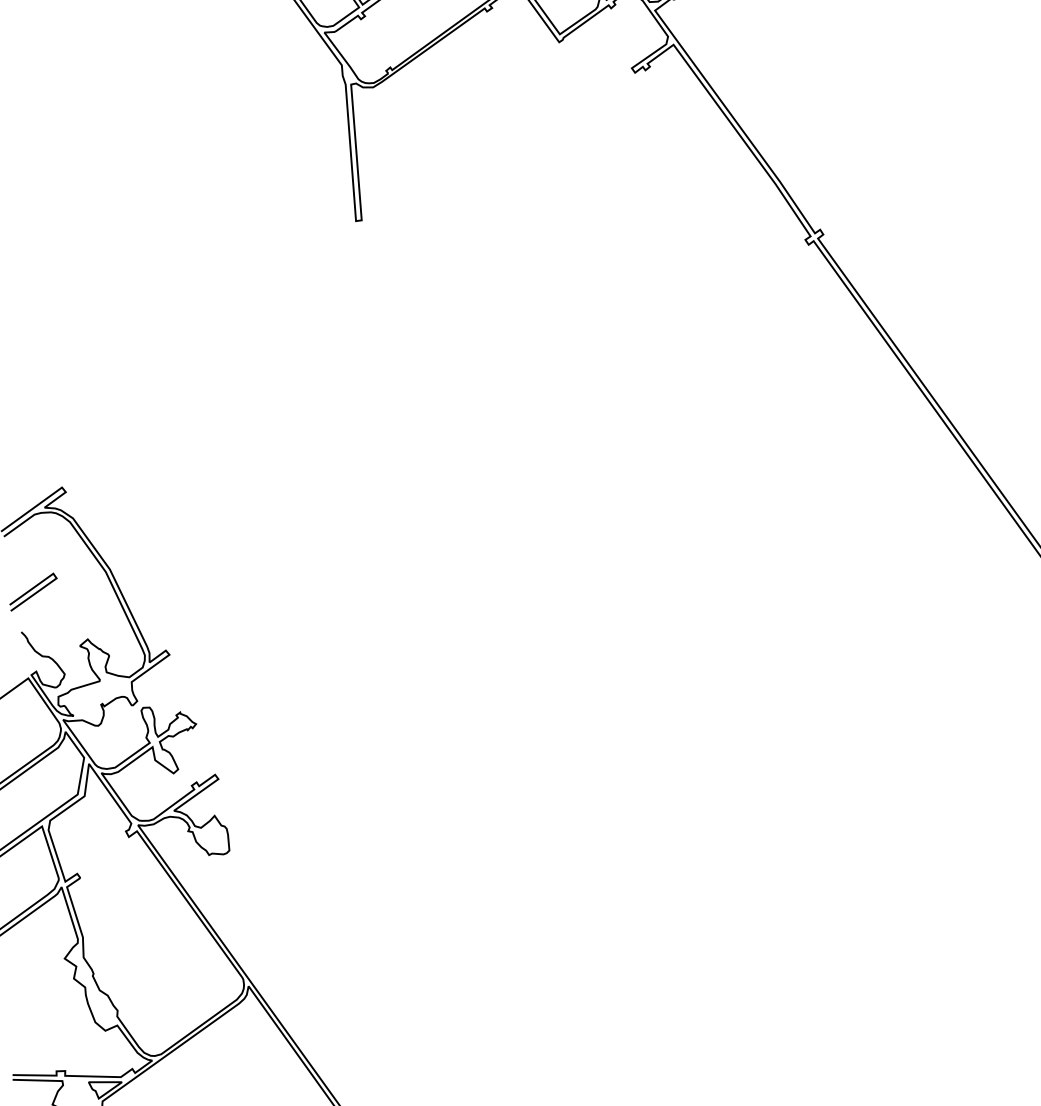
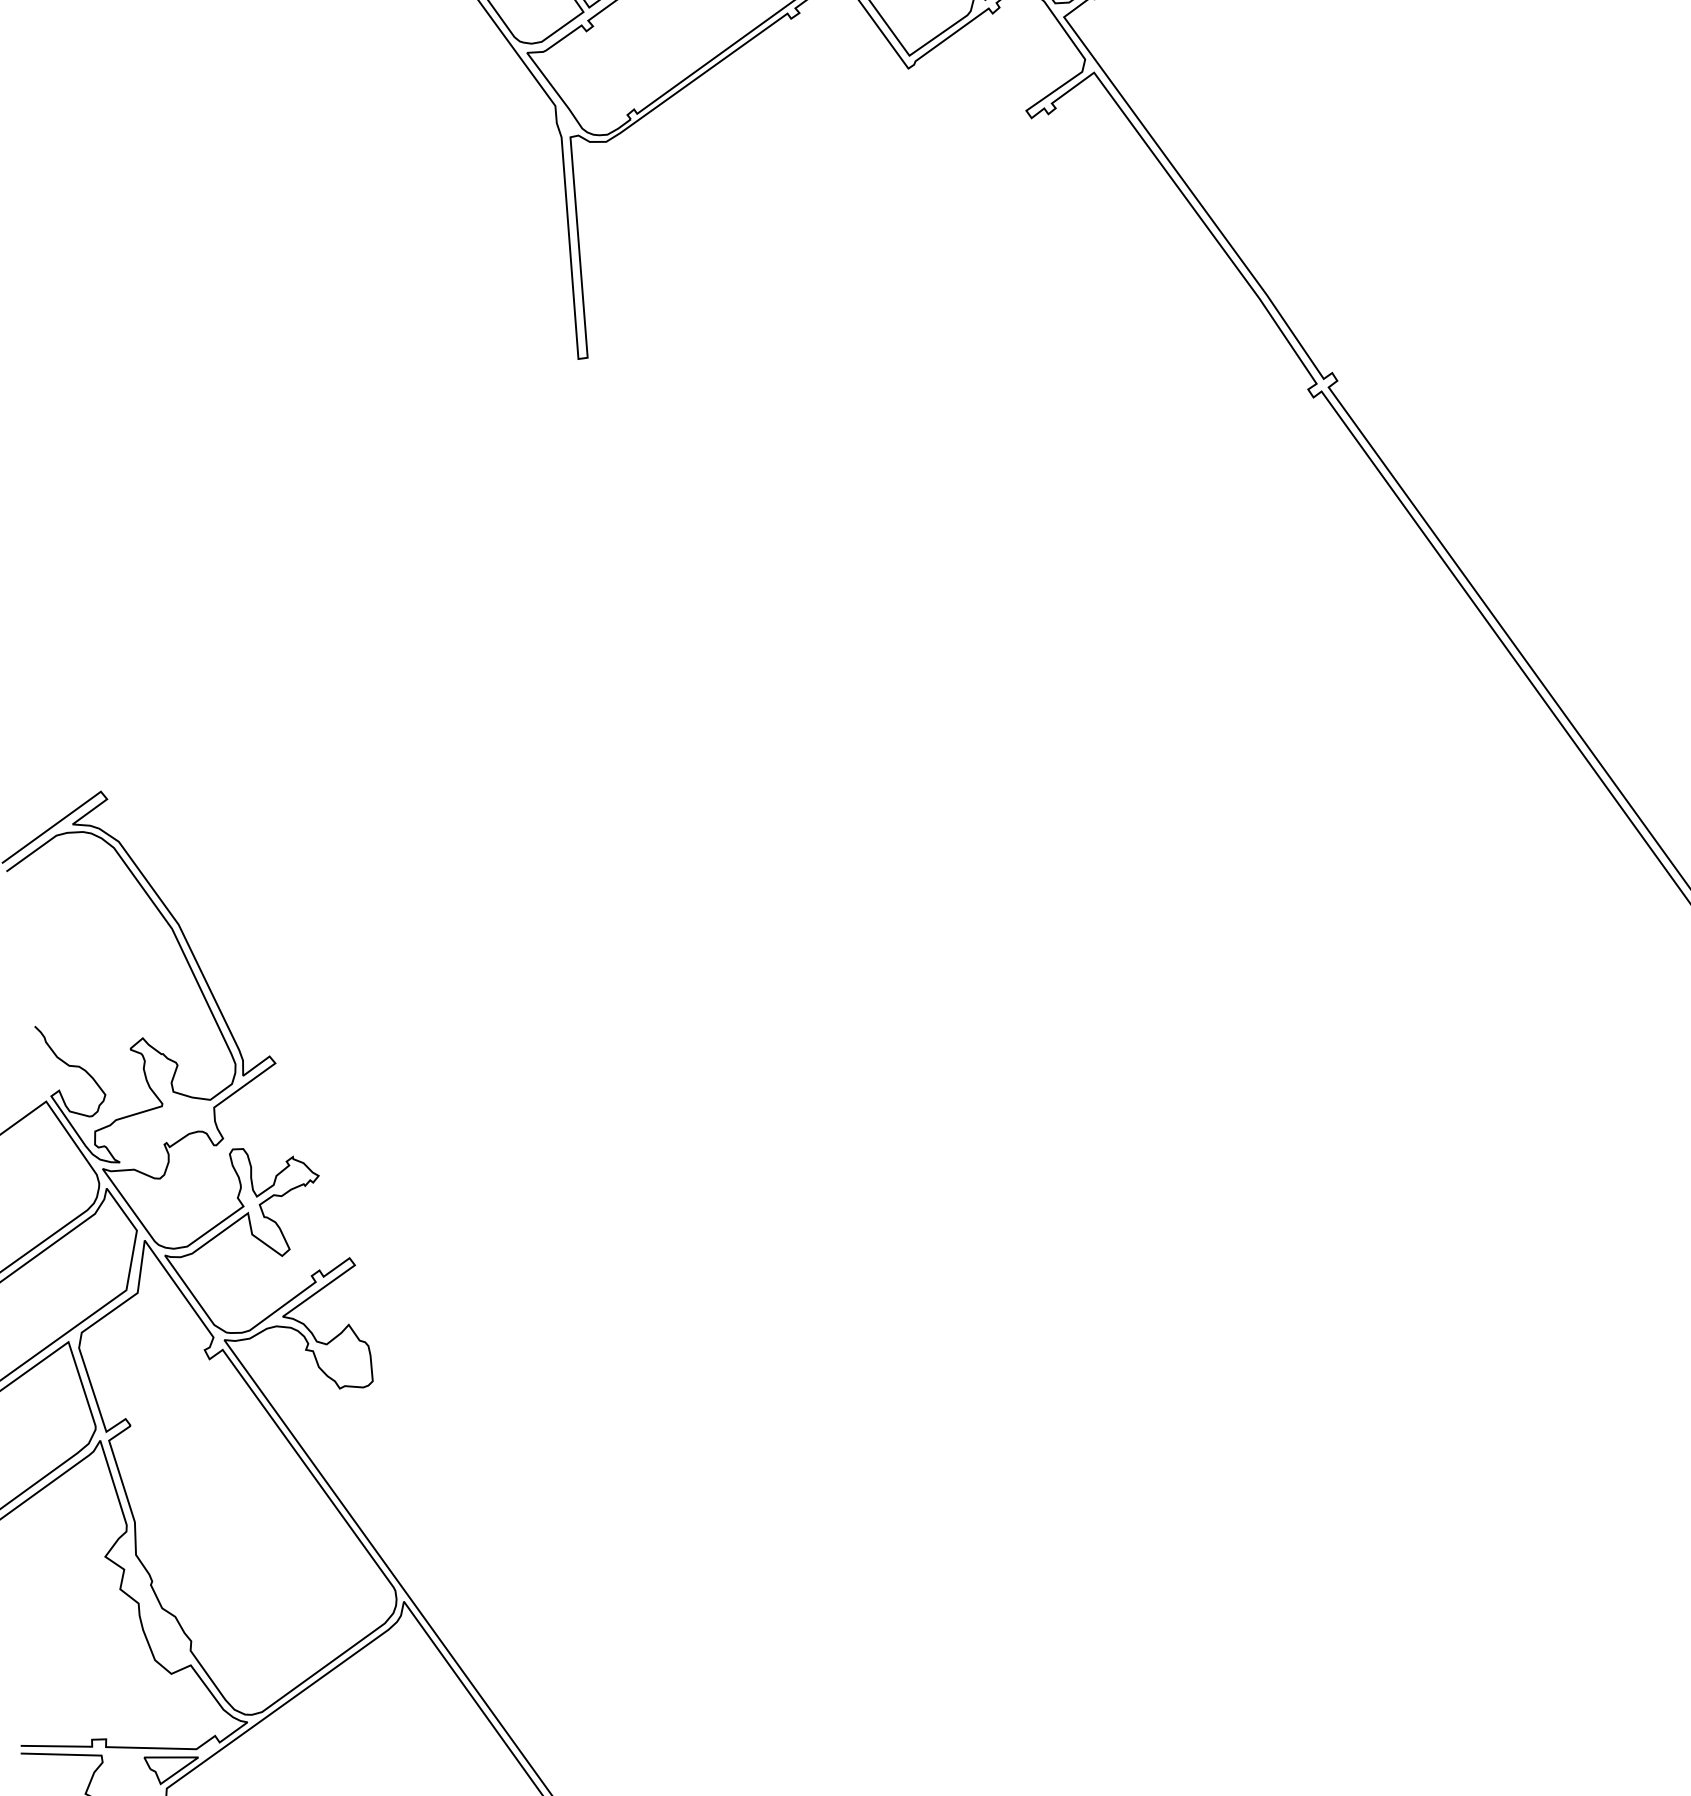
line: (33, 589) -> (54, 957), removed

